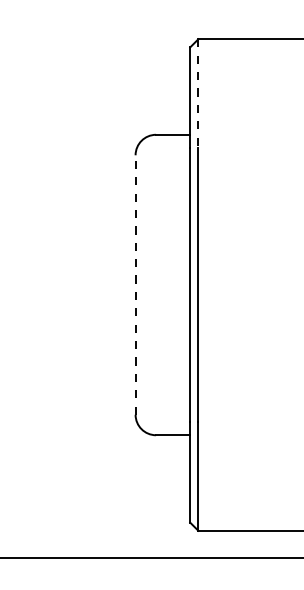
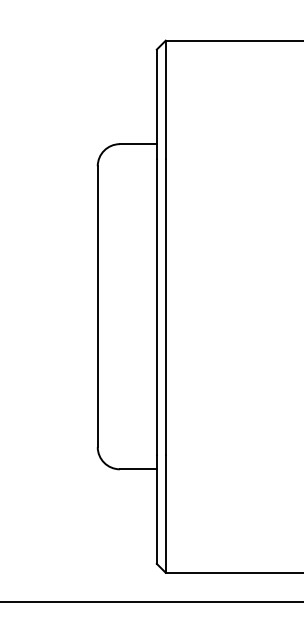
line: (198, 93) -> (165, 99), dashed -> solid
line: (135, 285) -> (97, 307), dashed -> solid

